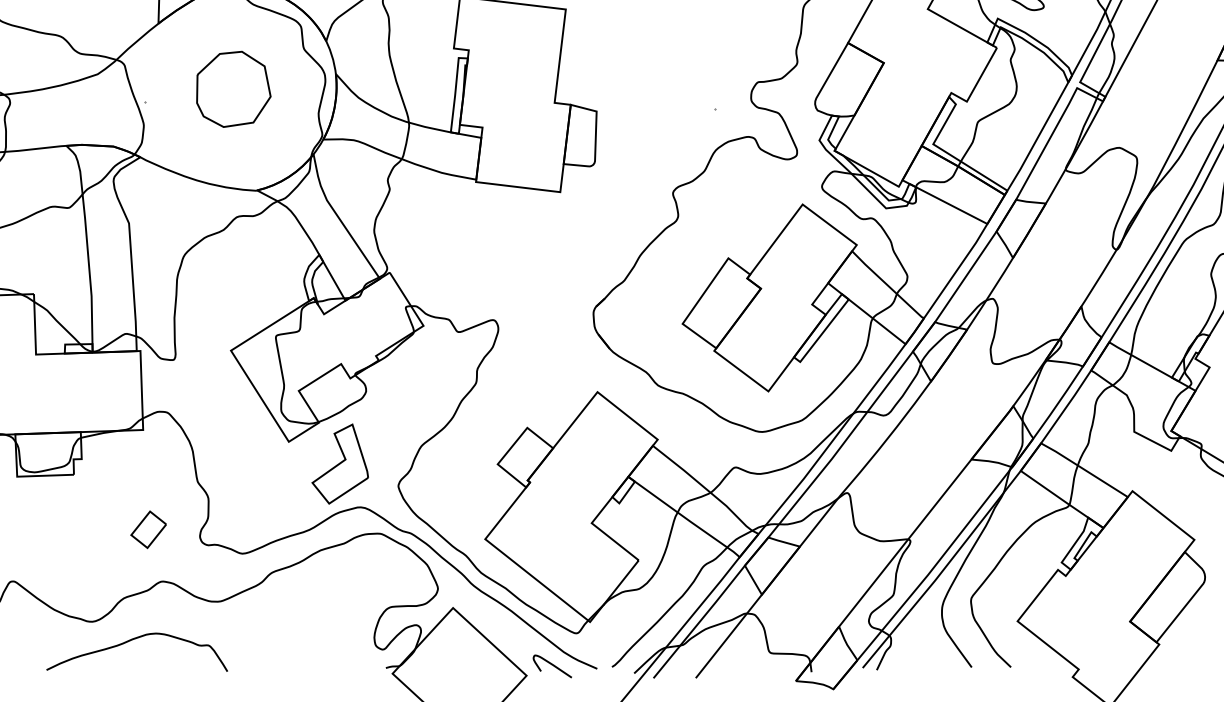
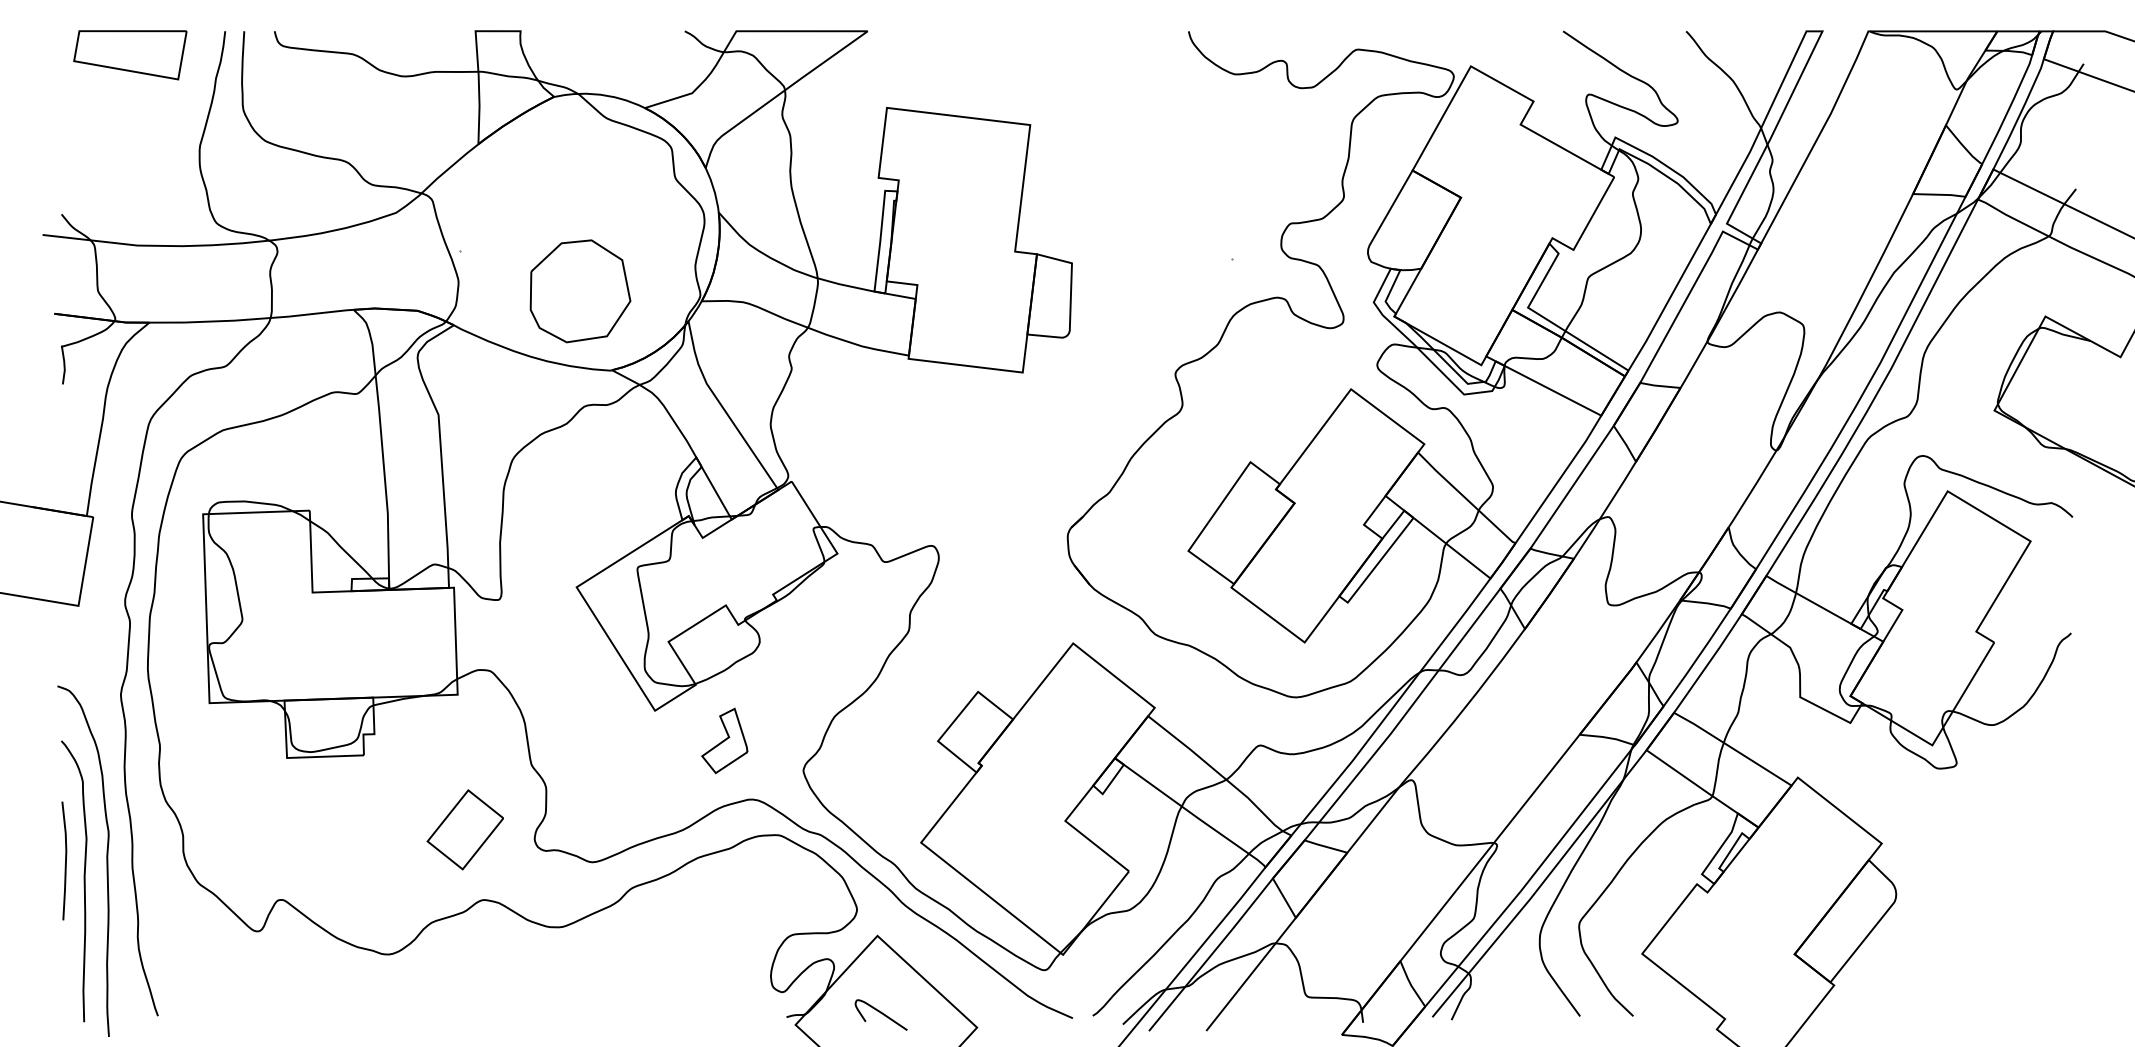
part: (233, 89) -> (580, 291), moved
part: (340, 463) -> (724, 740), size x0.6
part: (148, 529) -> (464, 829), size x1.6
curve: (131, 640) -> (441, 980), removed
curve: (551, 665) -> (880, 1013), moved

